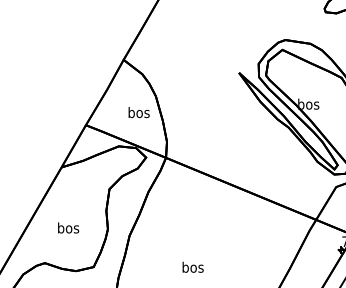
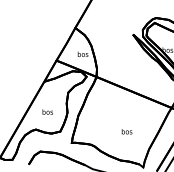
text: (191, 266) -> (126, 131), moved

